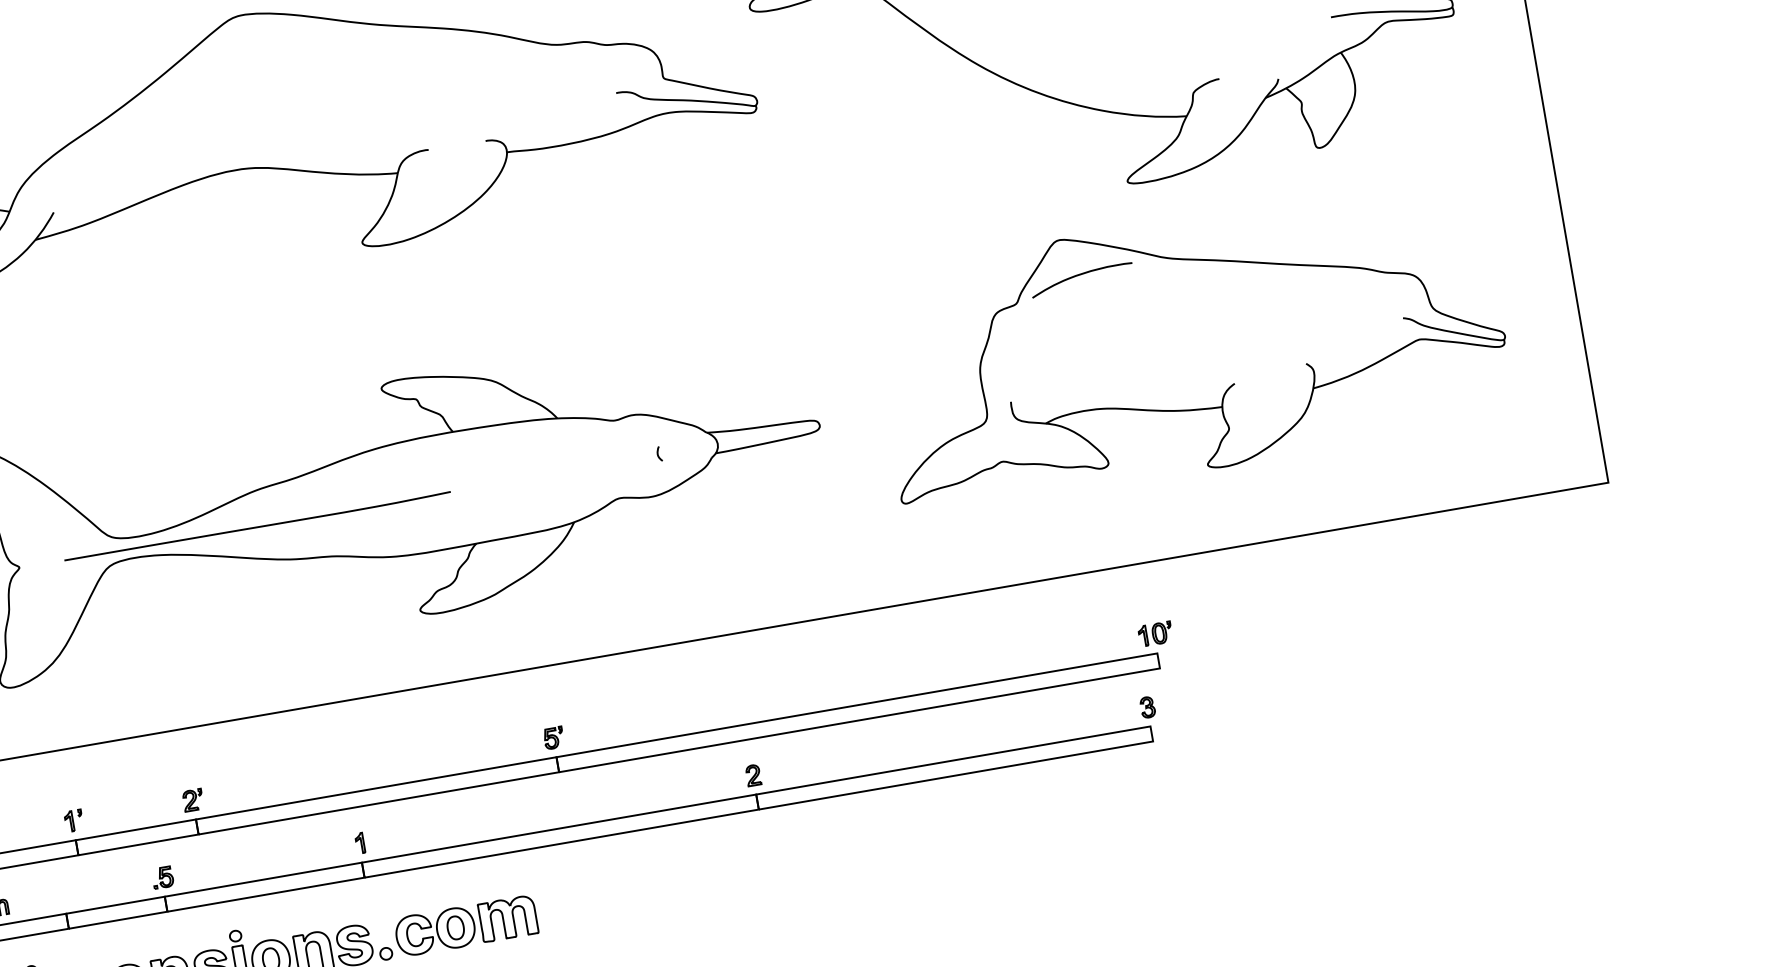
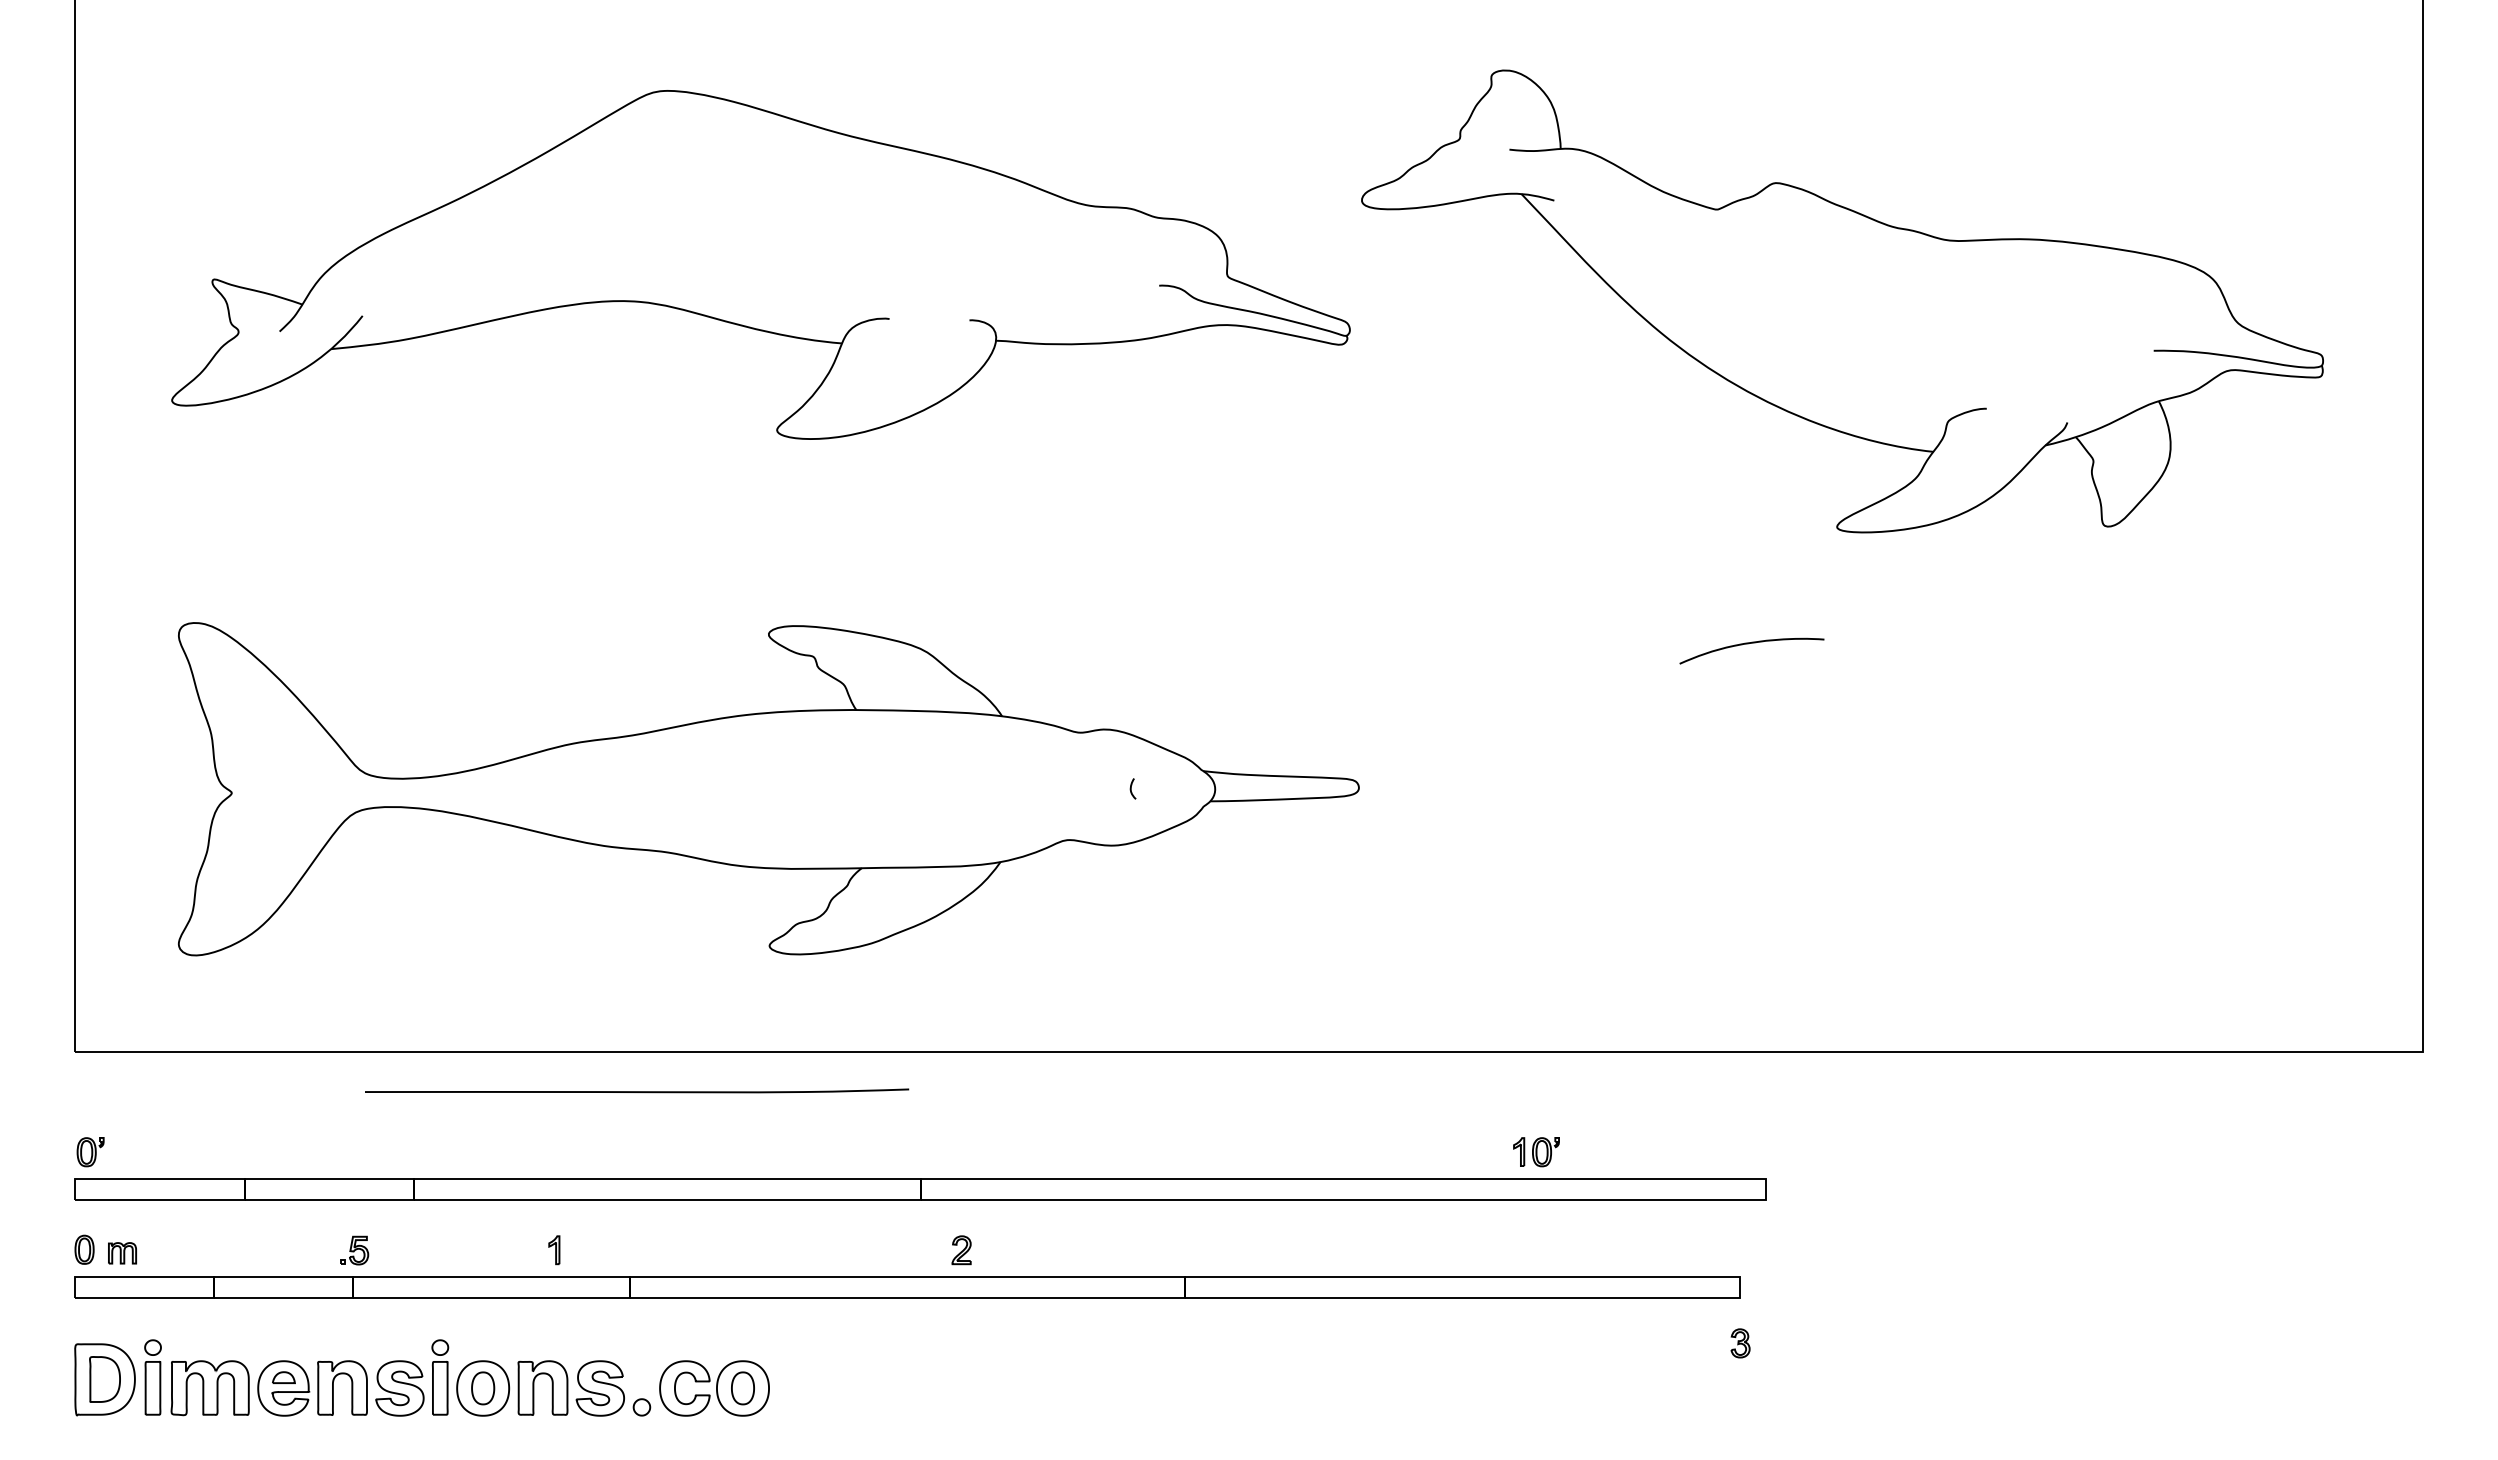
part: (1190, 345) -> (1884, 765), removed
curve: (258, 526) -> (637, 1091), moved
part: (1155, 634) -> (1536, 1152), moved
part: (1147, 707) -> (1740, 1343), moved
part: (553, 738) -> (921, 1152), removed
part: (753, 775) -> (961, 1250), moved
part: (193, 799) -> (414, 1151), removed
part: (73, 820) -> (246, 1151), removed
part: (360, 843) -> (554, 1250), moved
part: (508, 918) -> (816, 1388), removed

